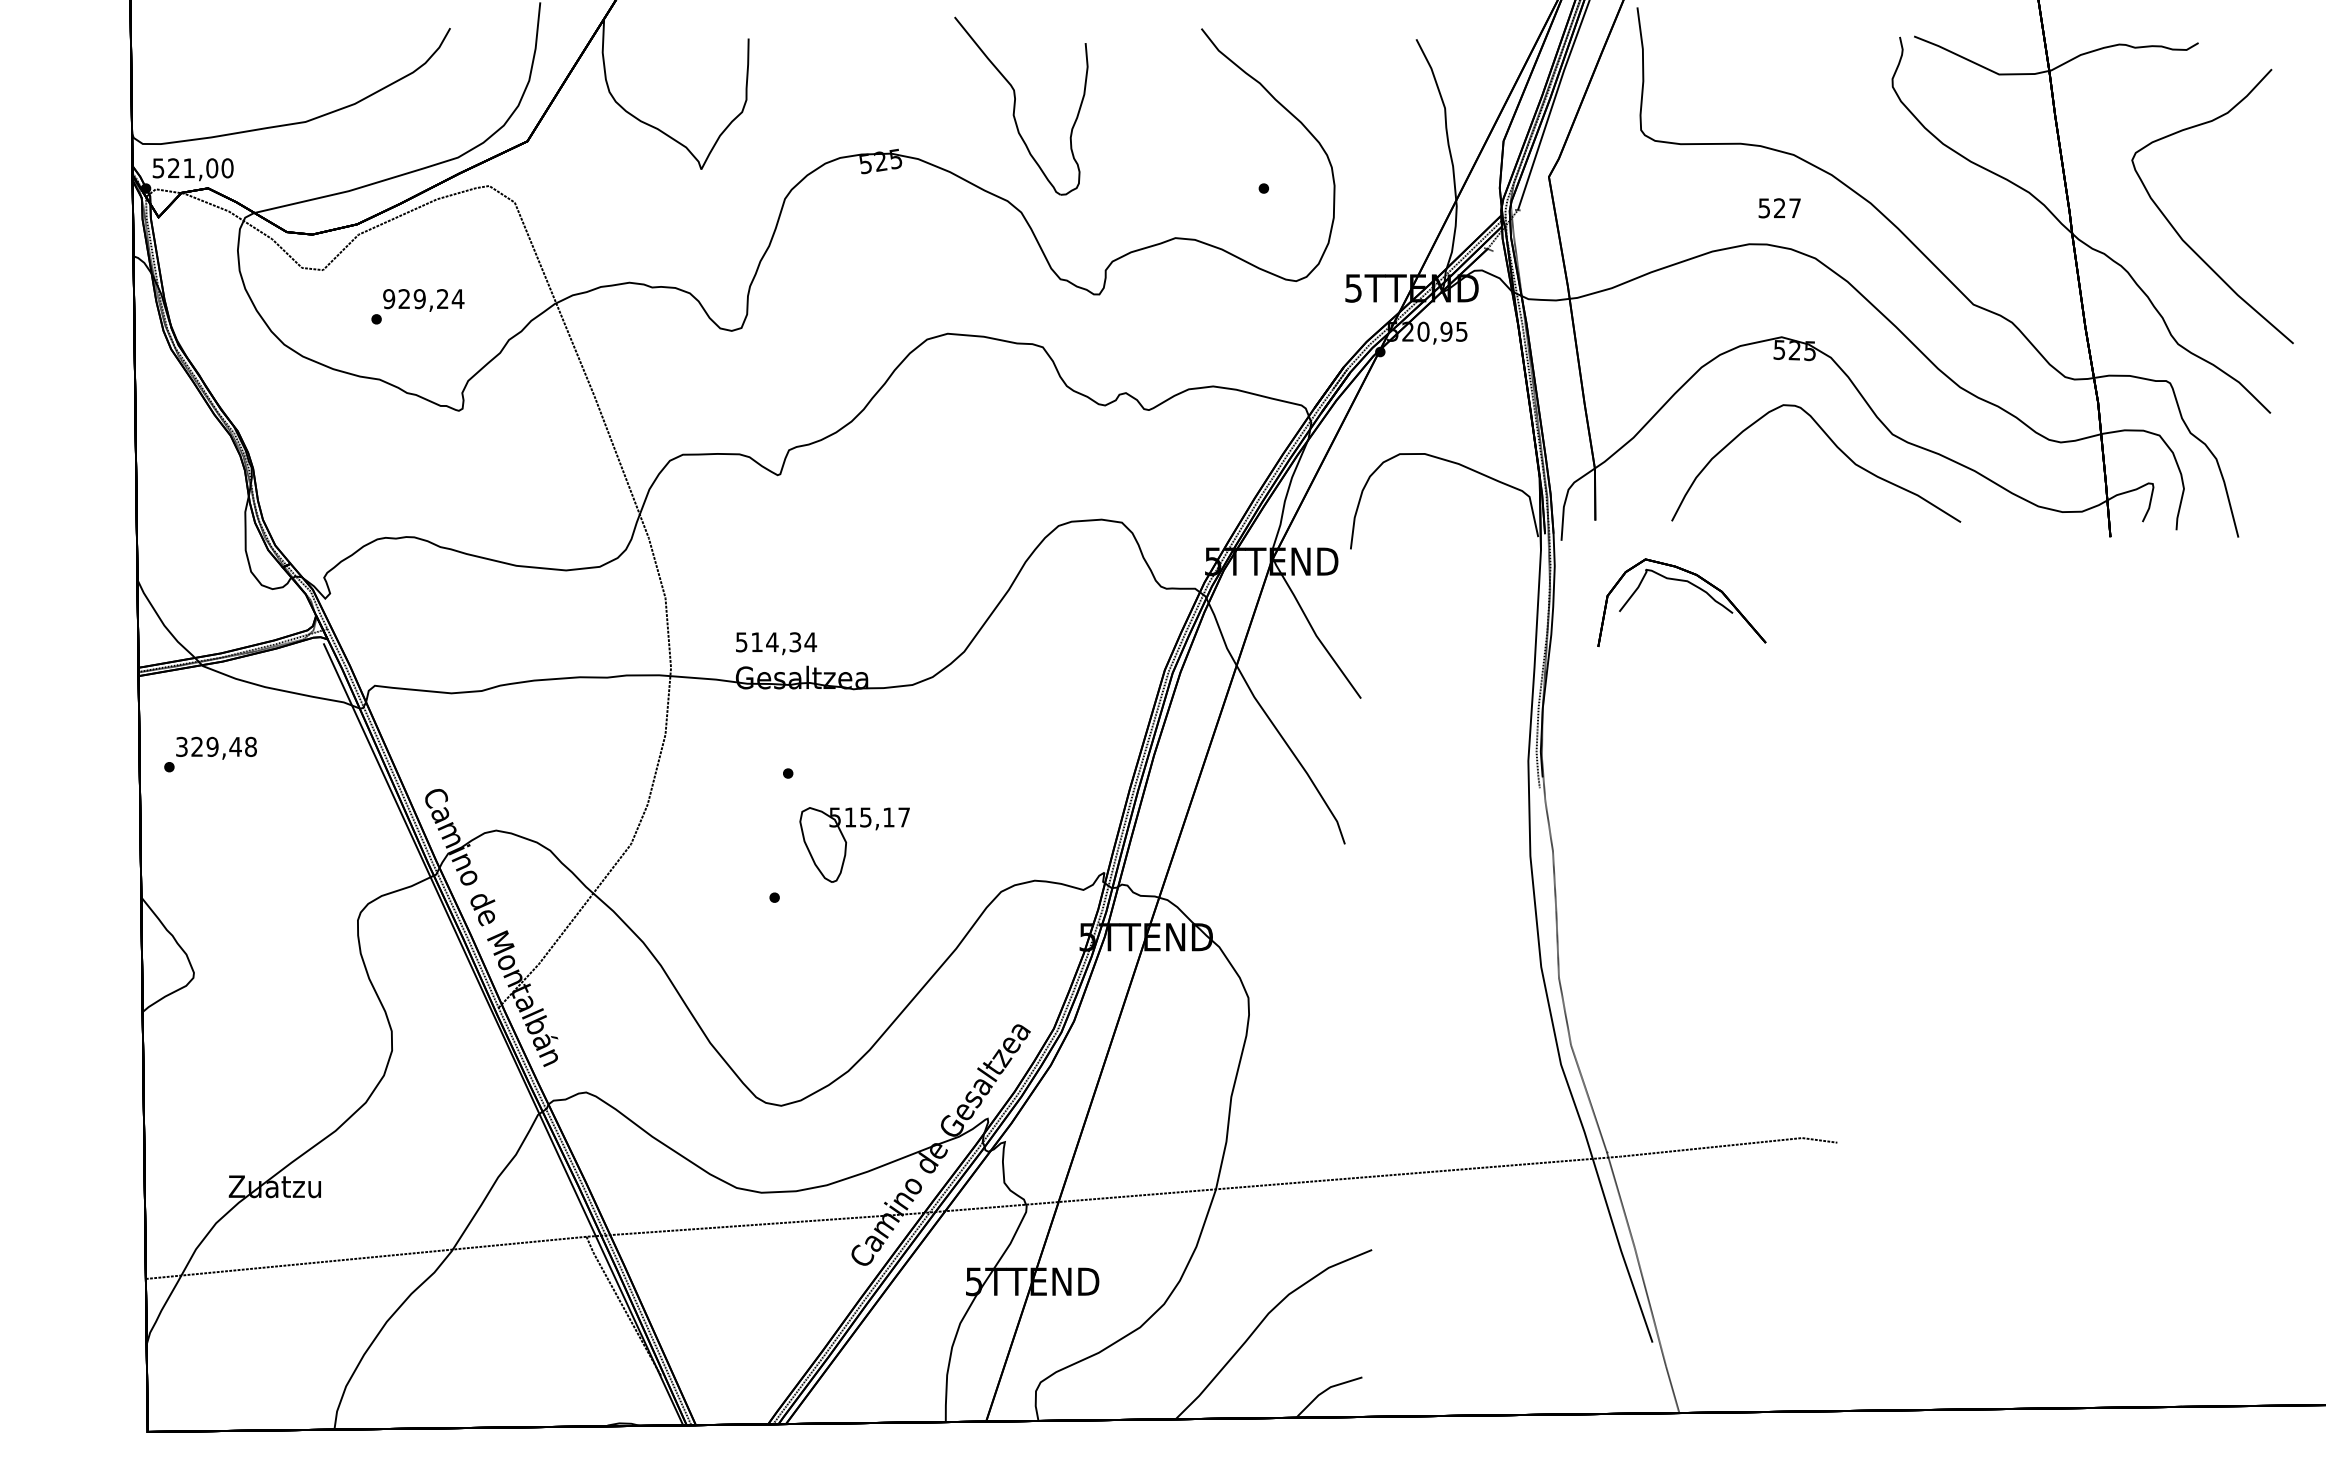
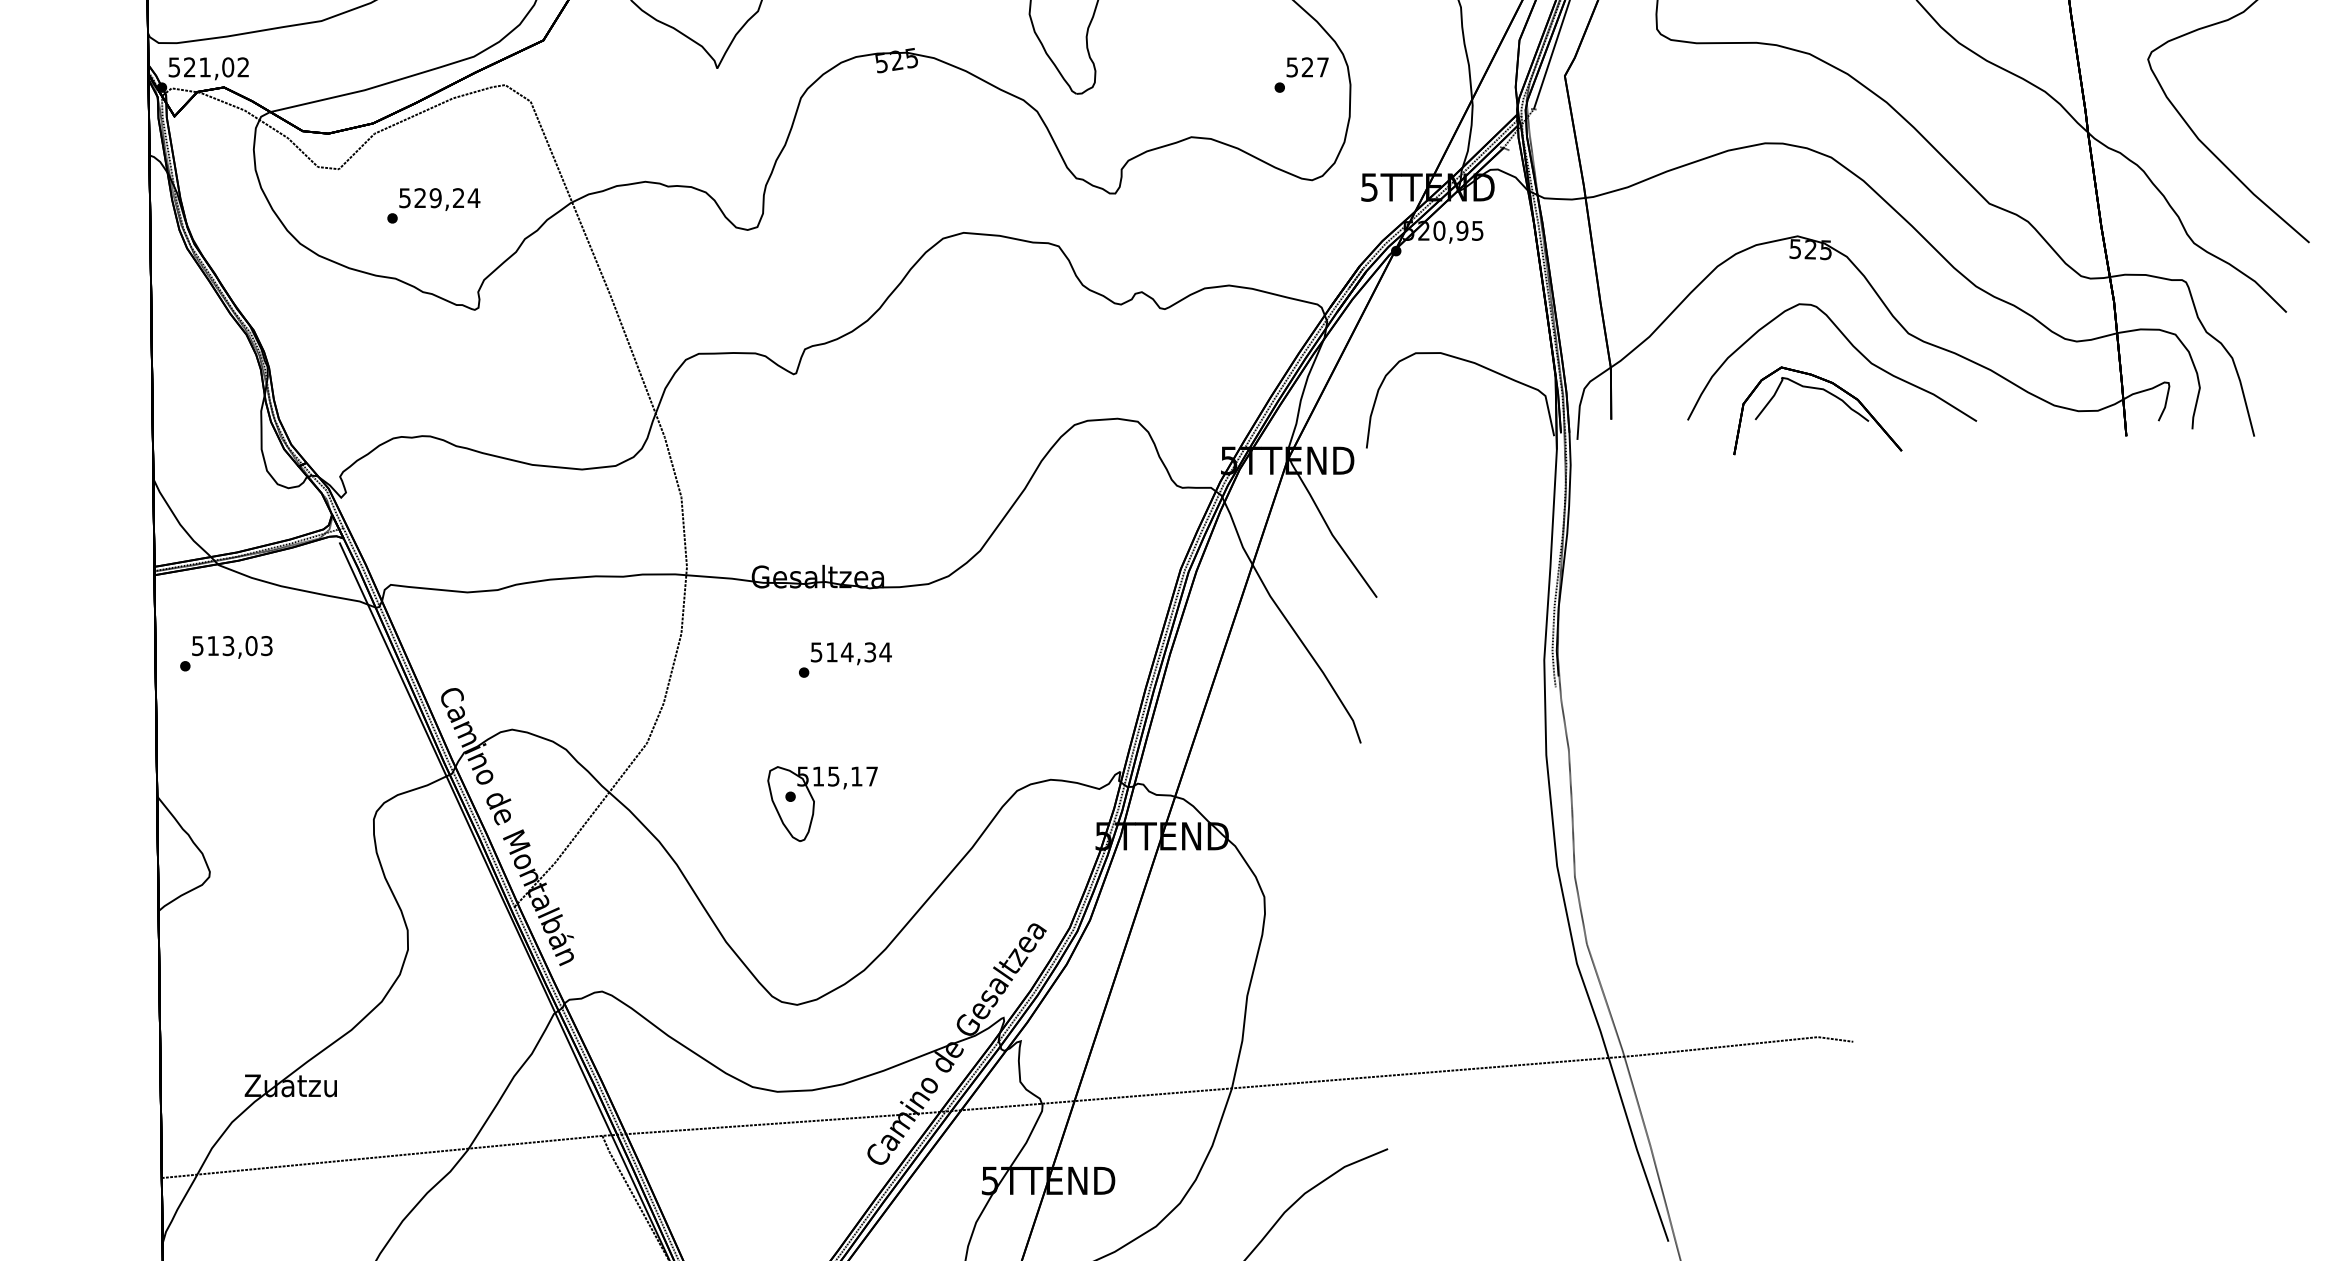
text: (227, 168) -> (243, 67), 521,00 -> 521,02
text: (1779, 208) -> (1307, 67), moved
text: (389, 298) -> (405, 197), 929,24 -> 529,24
part: (1690, 584) -> (1826, 392), moved
text: (776, 643) -> (851, 653), moved
text: (216, 746) -> (232, 645), 329,48 -> 513,03
part: (847, 842) -> (815, 801), moved

